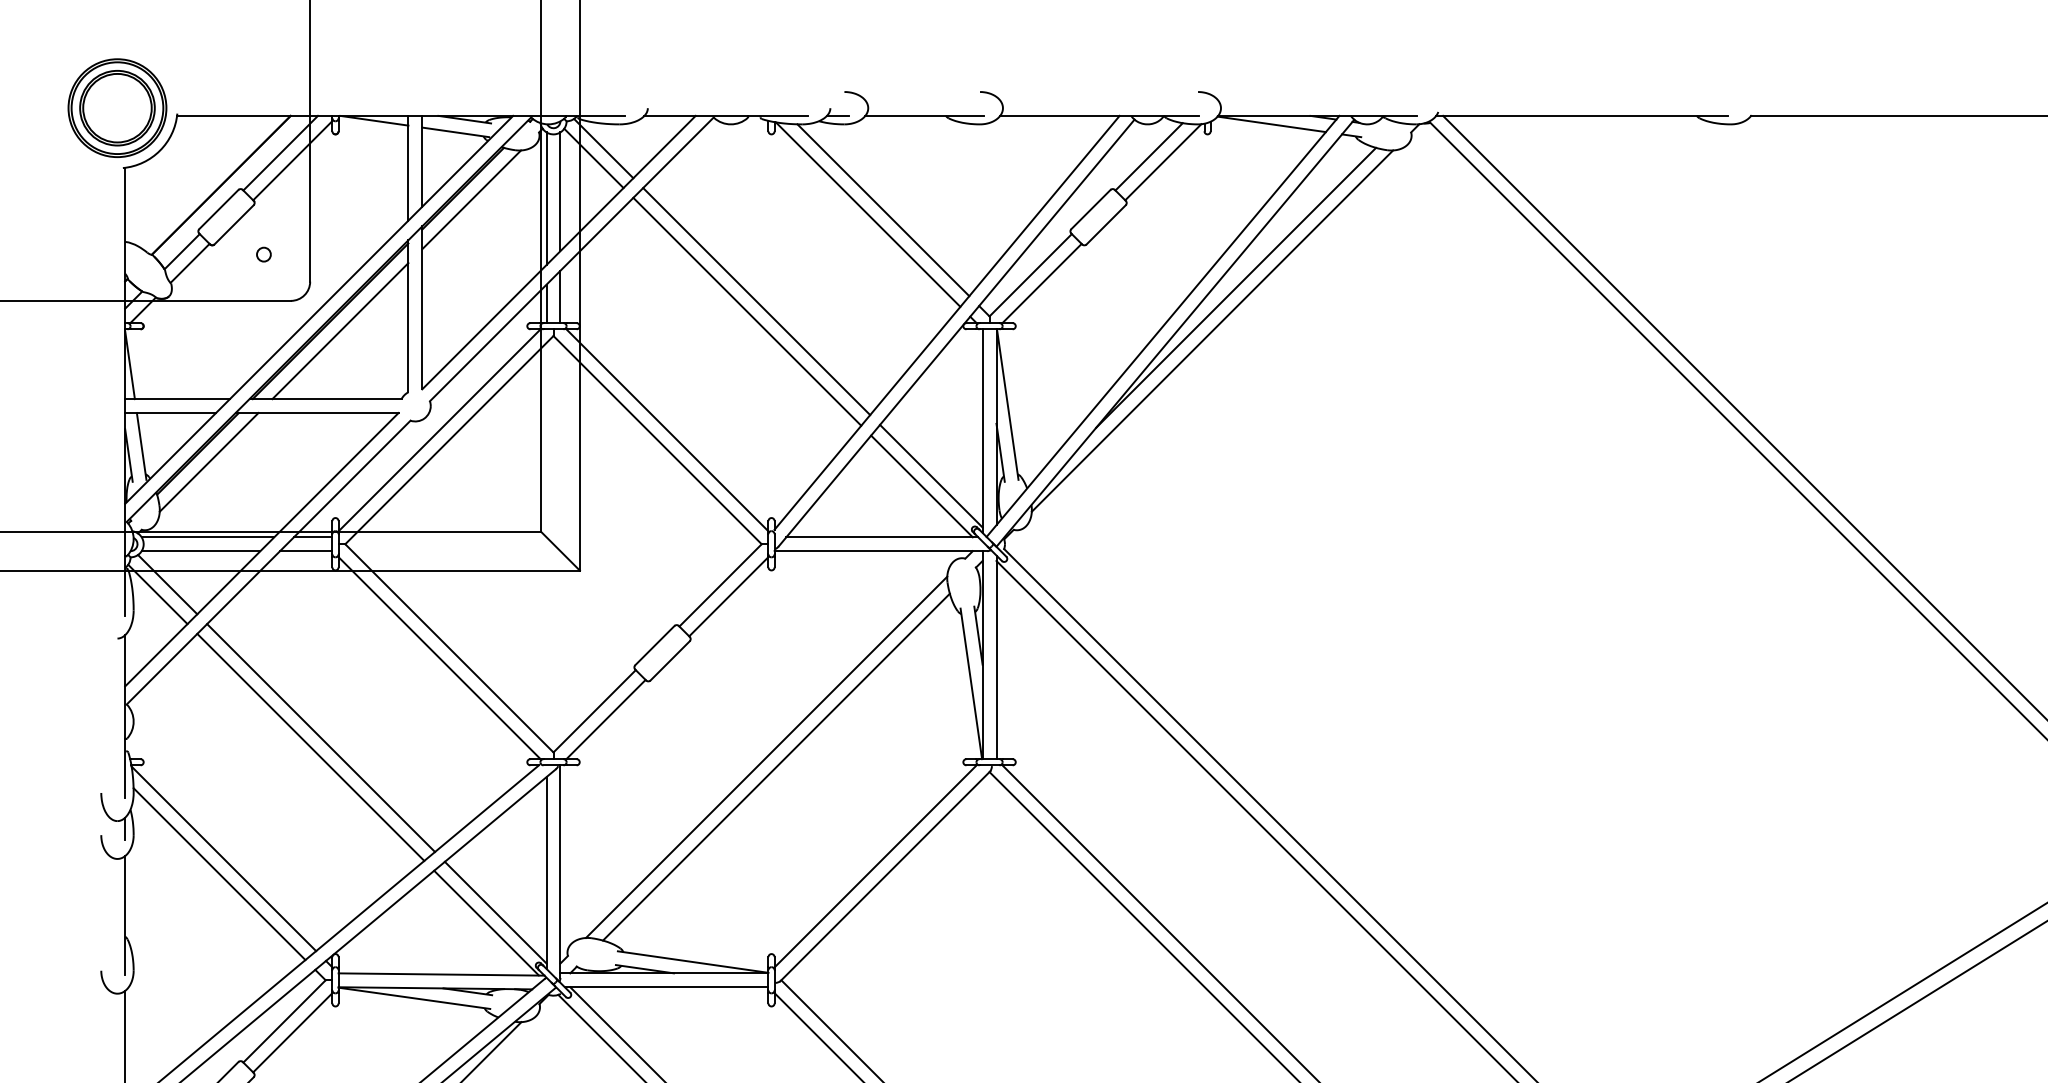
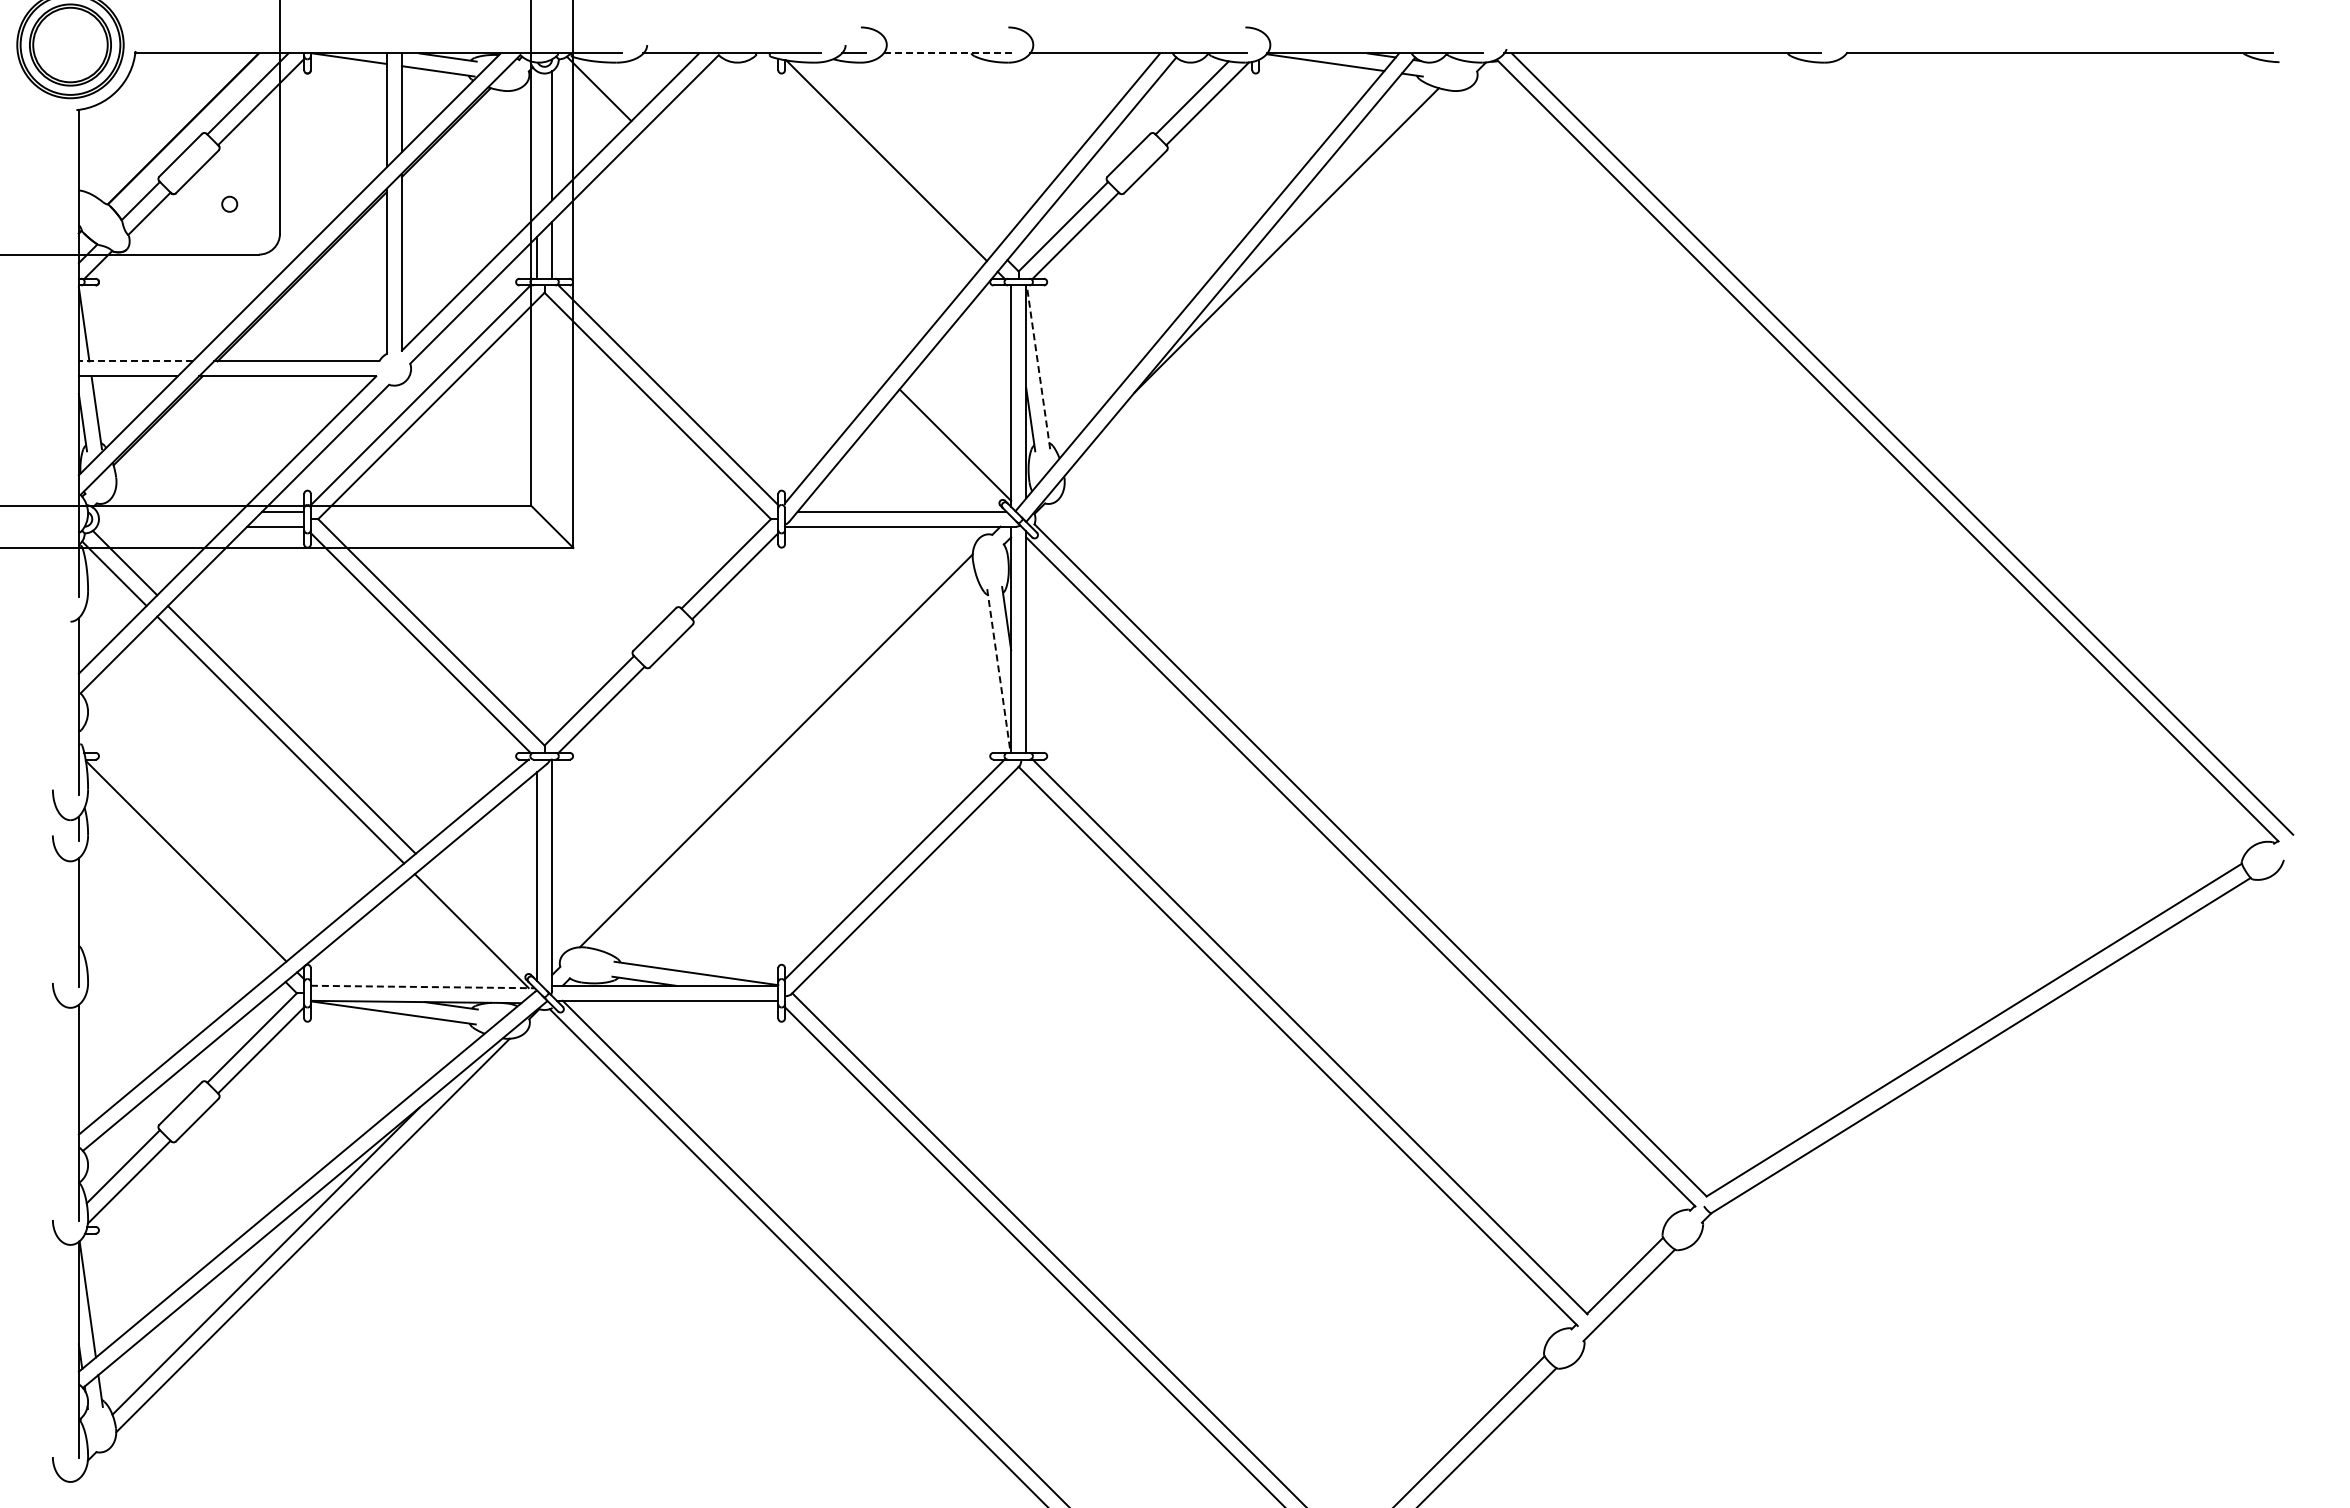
line: (924, 115) -> (948, 53), solid -> dashed
line: (593, 158) -> (588, 99), removed
line: (546, 198) -> (537, 143), removed
line: (471, 199) -> (455, 144), removed
line: (882, 209) -> (902, 155), removed
line: (756, 300) -> (765, 254), removed
line: (747, 311) -> (755, 266), removed
line: (340, 331) -> (312, 287), removed
line: (1211, 331) -> (1260, 287), removed
line: (177, 399) -> (135, 361), solid -> dashed
line: (1007, 404) -> (1038, 367), solid -> dashed
line: (208, 461) -> (169, 429), removed
line: (921, 486) -> (944, 456), removed
line: (207, 537) -> (168, 511), removed
line: (200, 550) -> (160, 526), removed
line: (970, 684) -> (998, 671), solid -> dashed
line: (775, 767) -> (786, 761), removed
line: (219, 873) -> (181, 877), removed
line: (495, 912) -> (481, 919), removed
line: (441, 974) -> (422, 987), solid -> dashed

